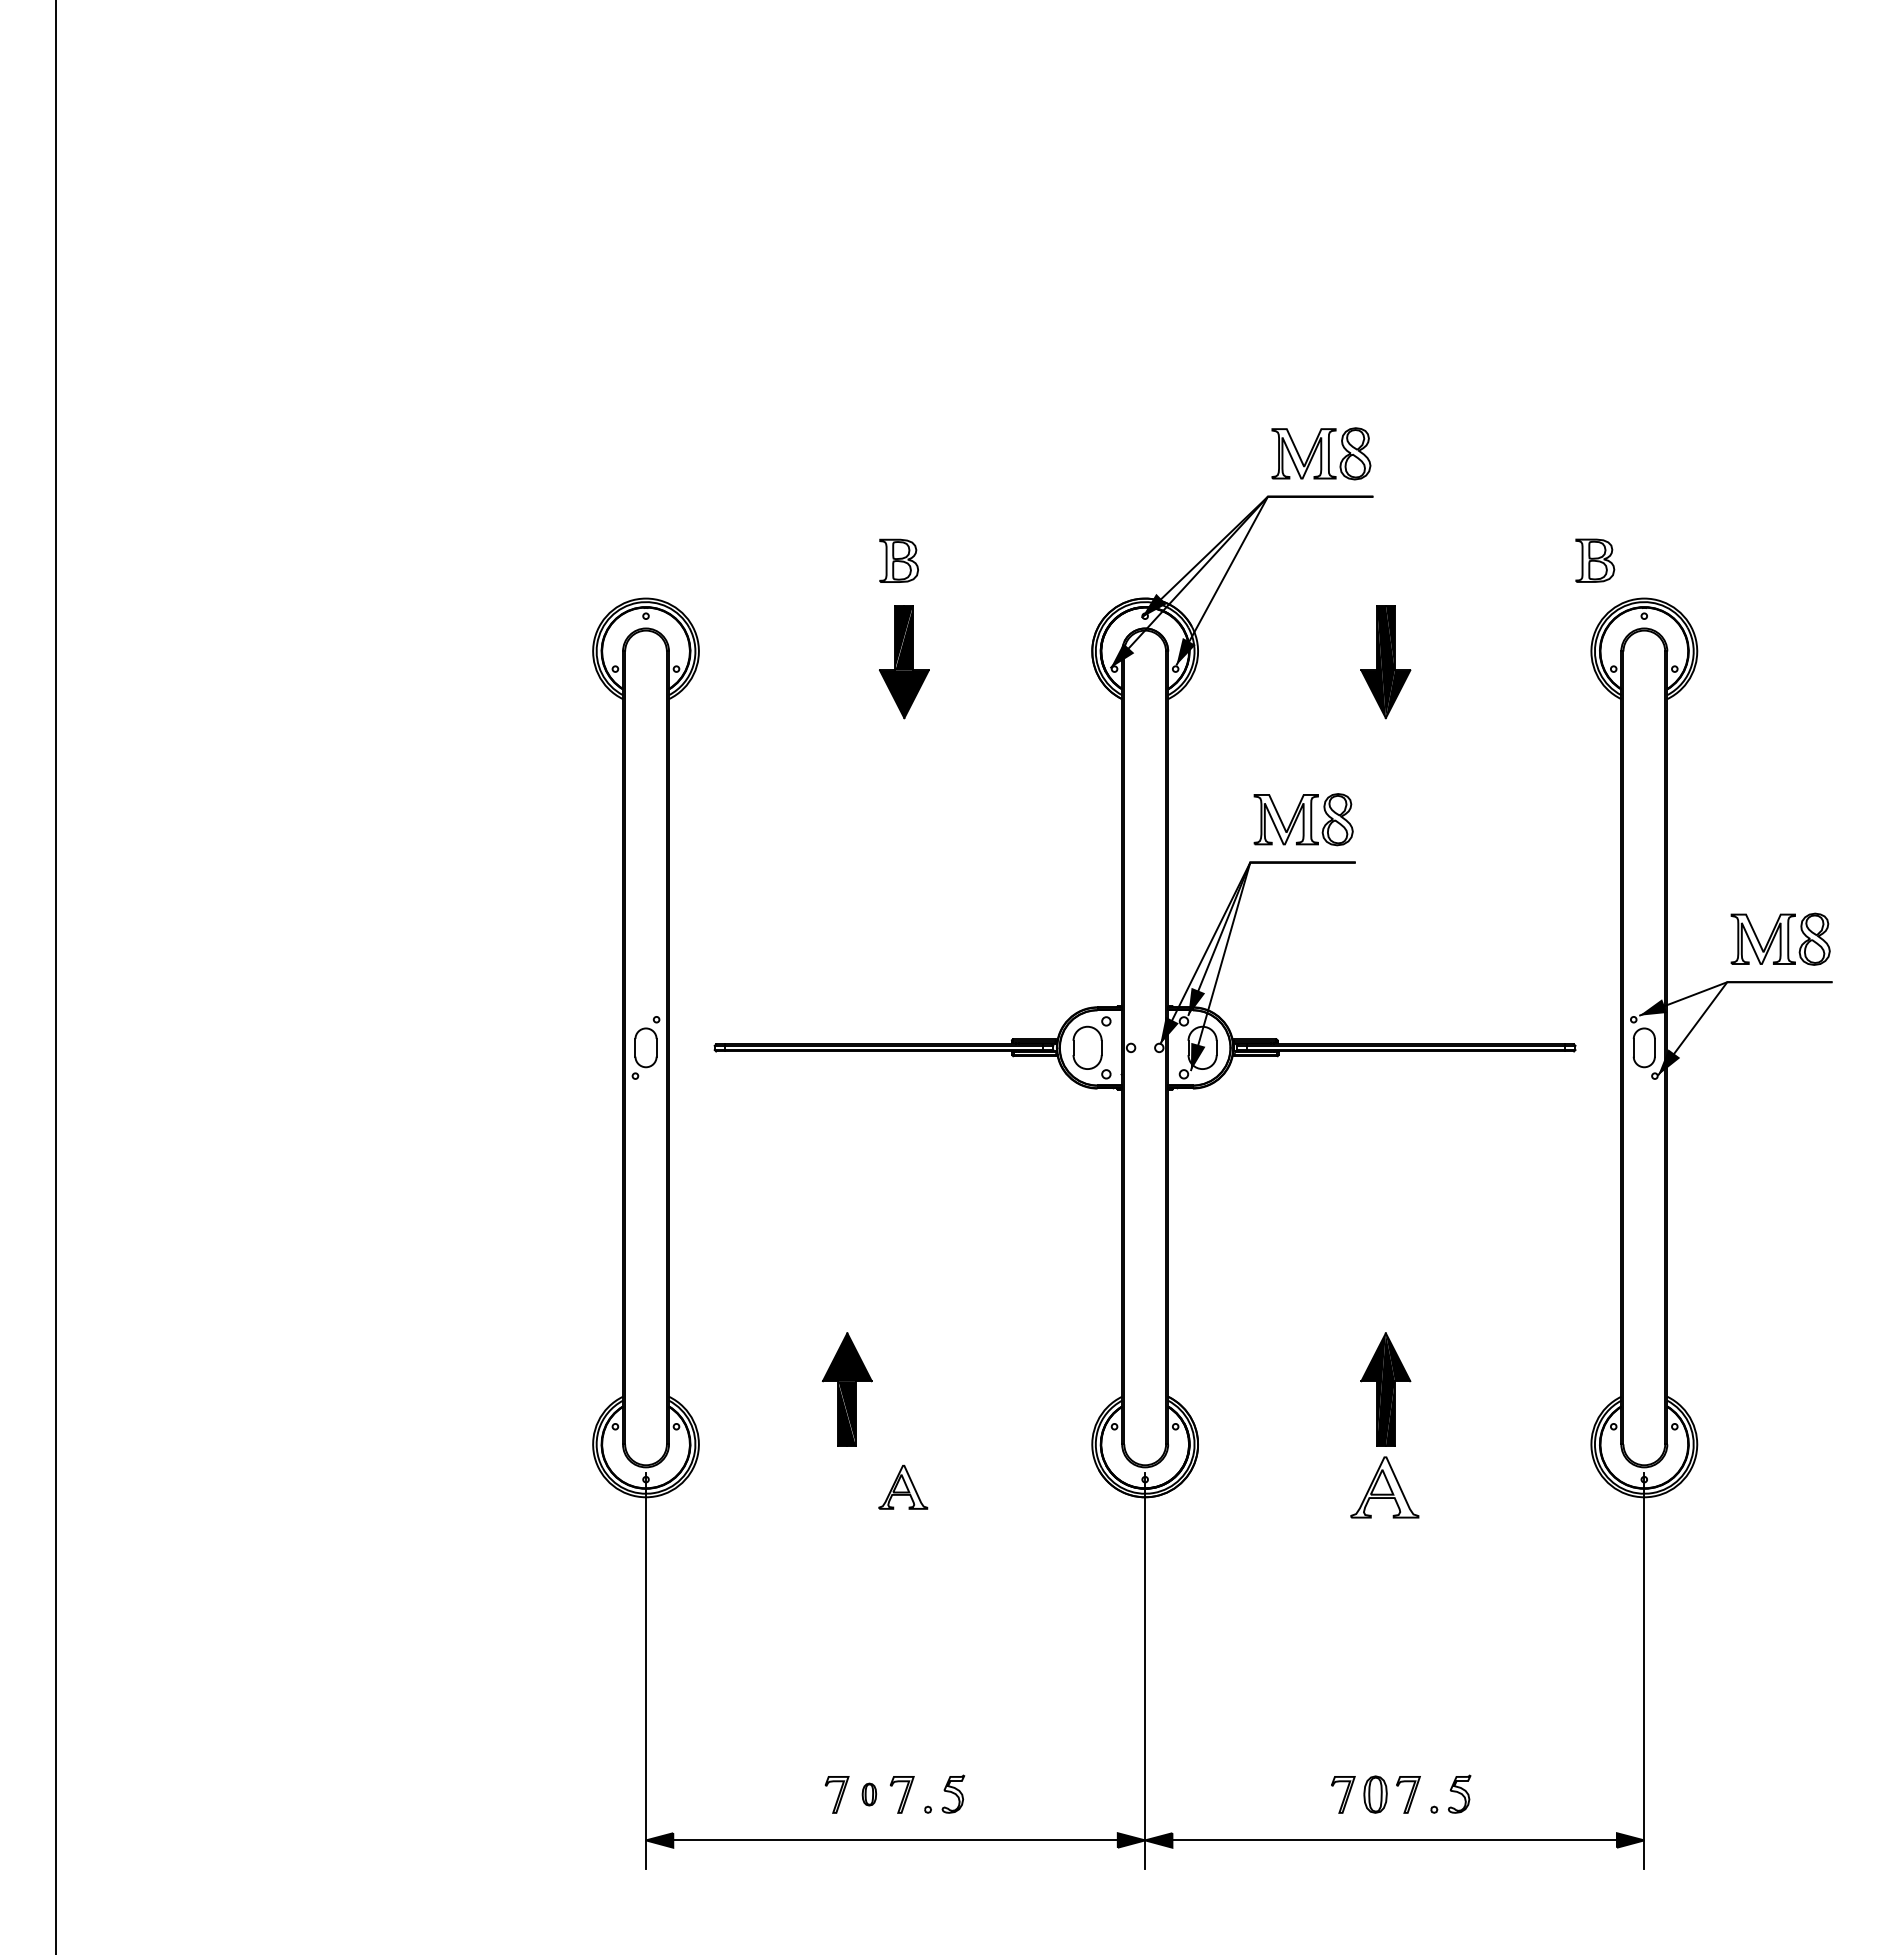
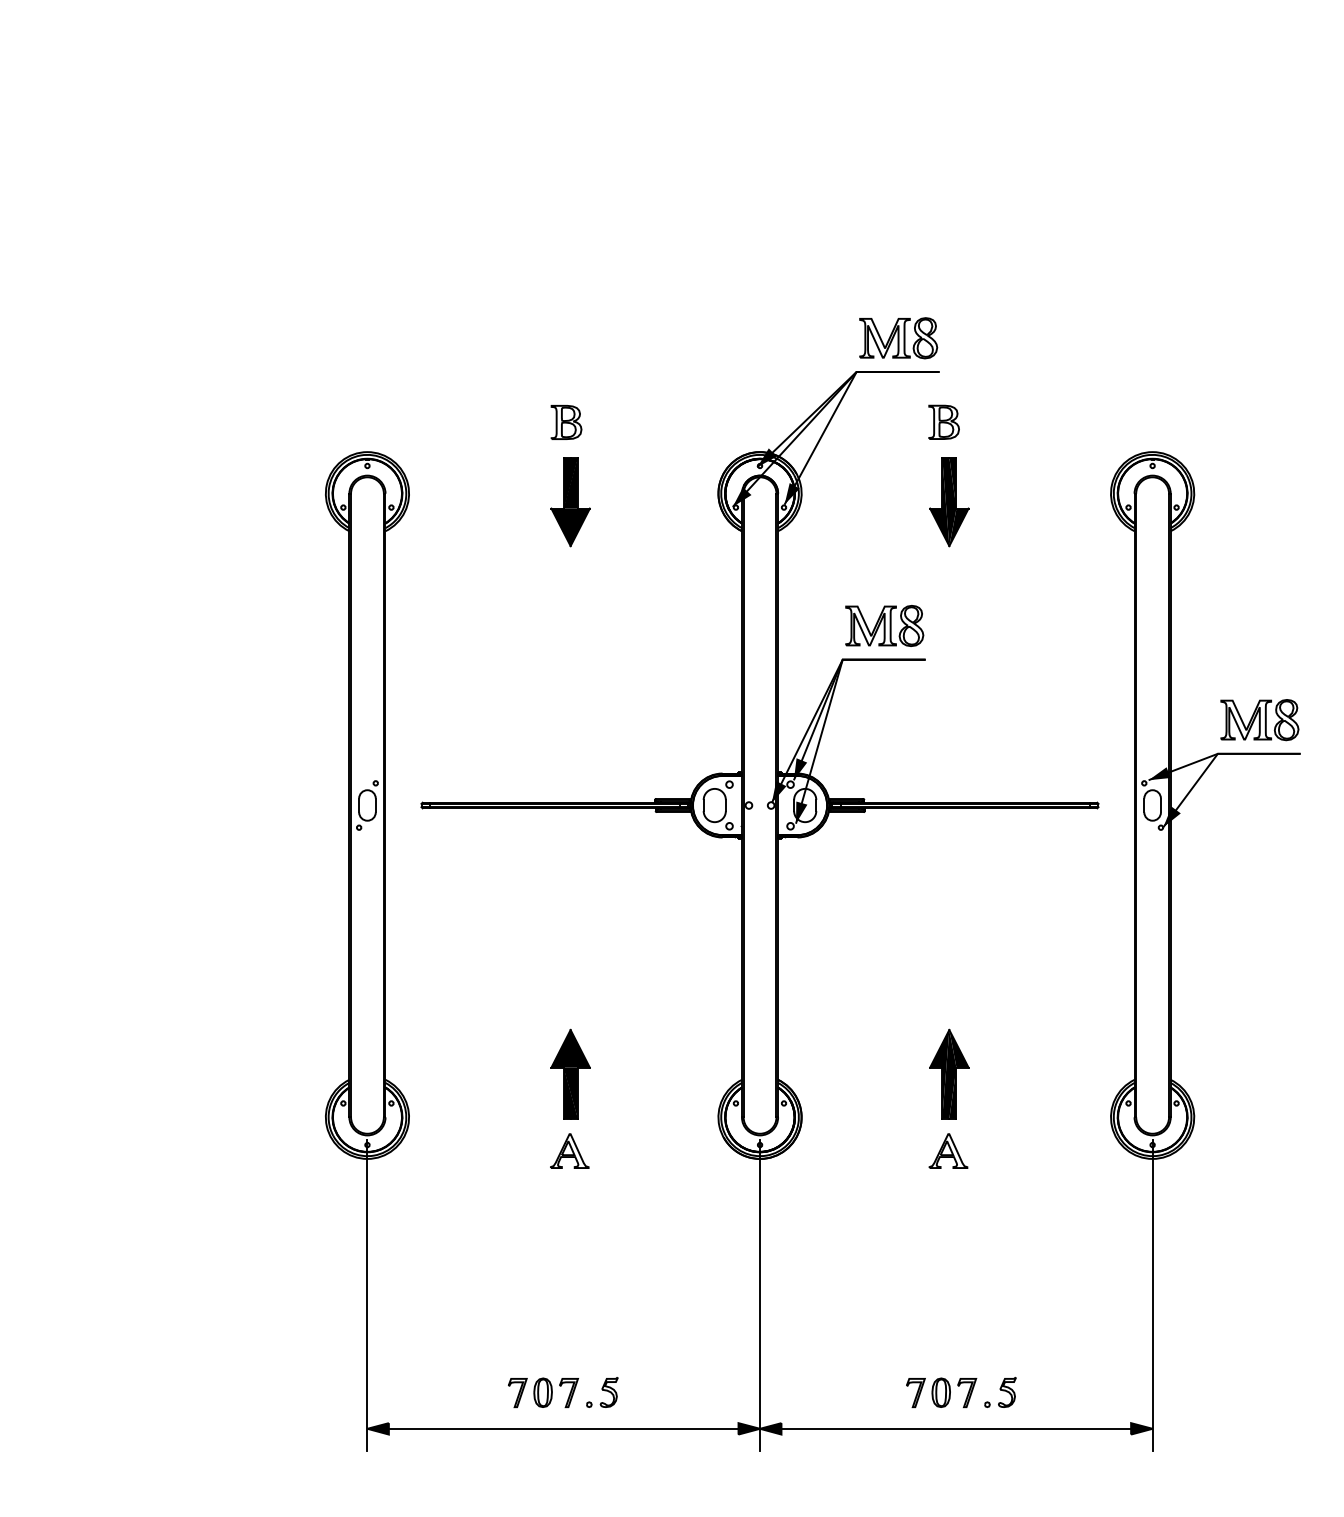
part: (1595, 560) -> (944, 422), moved
part: (846, 1389) -> (569, 1074), moved
part: (1384, 1486) -> (948, 1150), size x0.71
part: (869, 1794) -> (543, 1392), size x1.67

